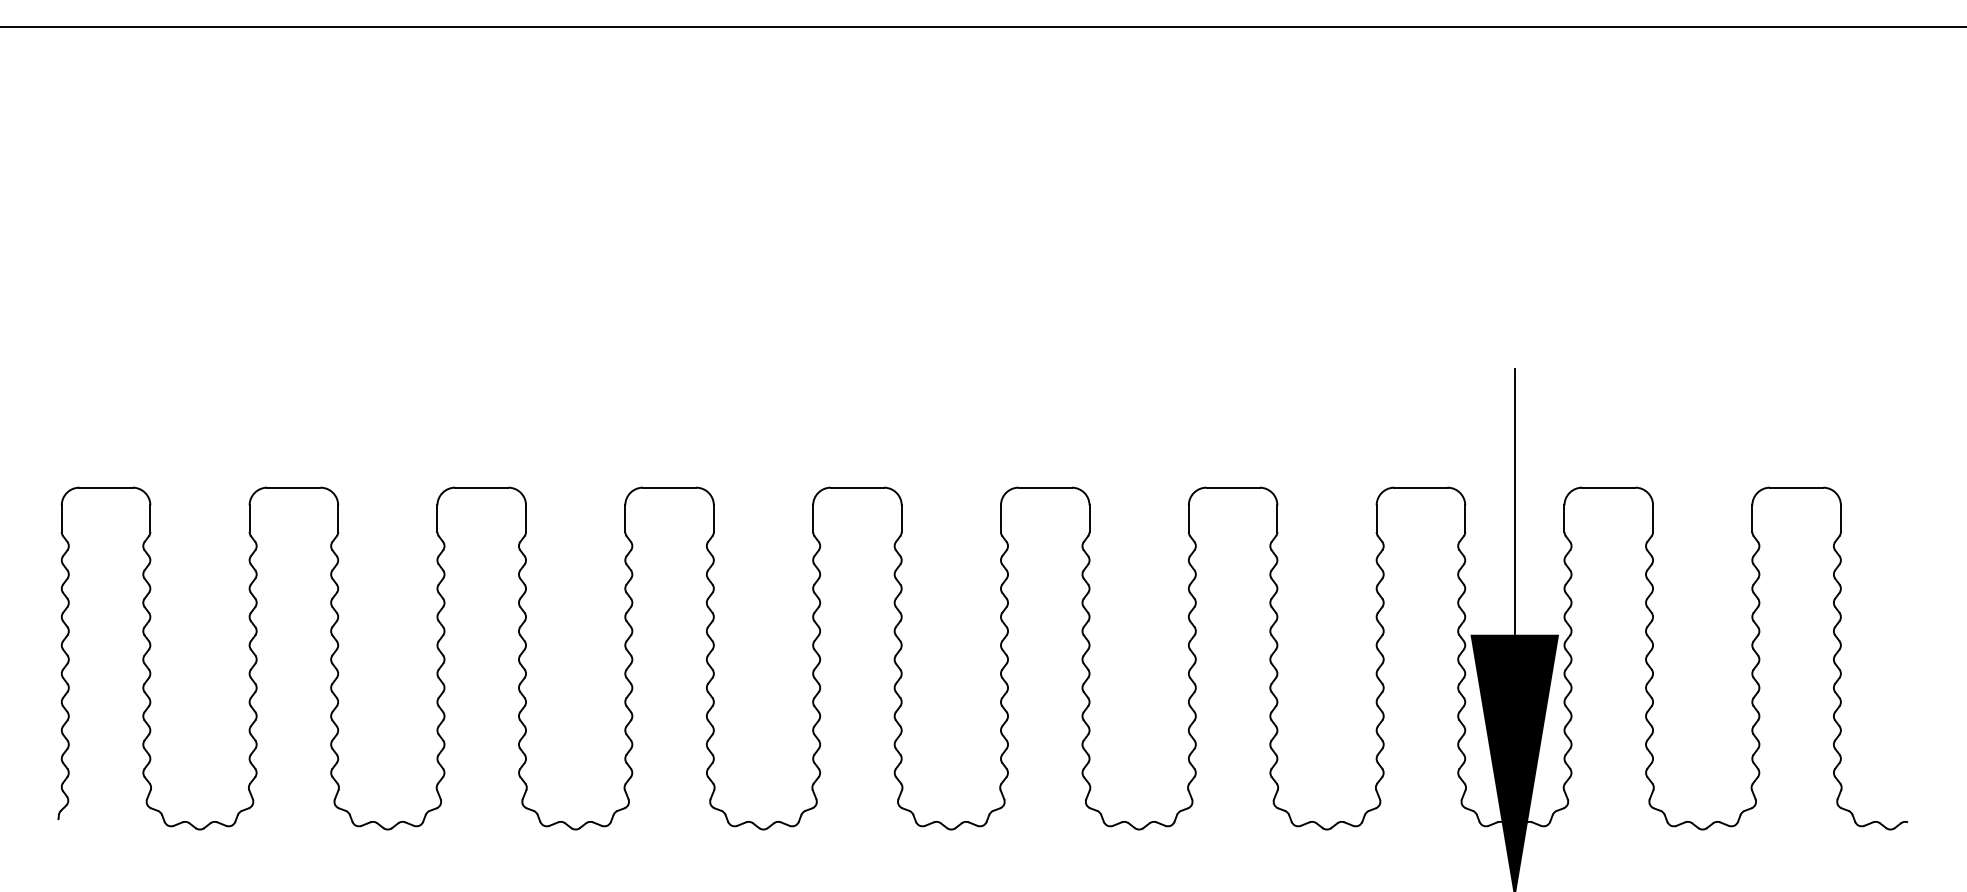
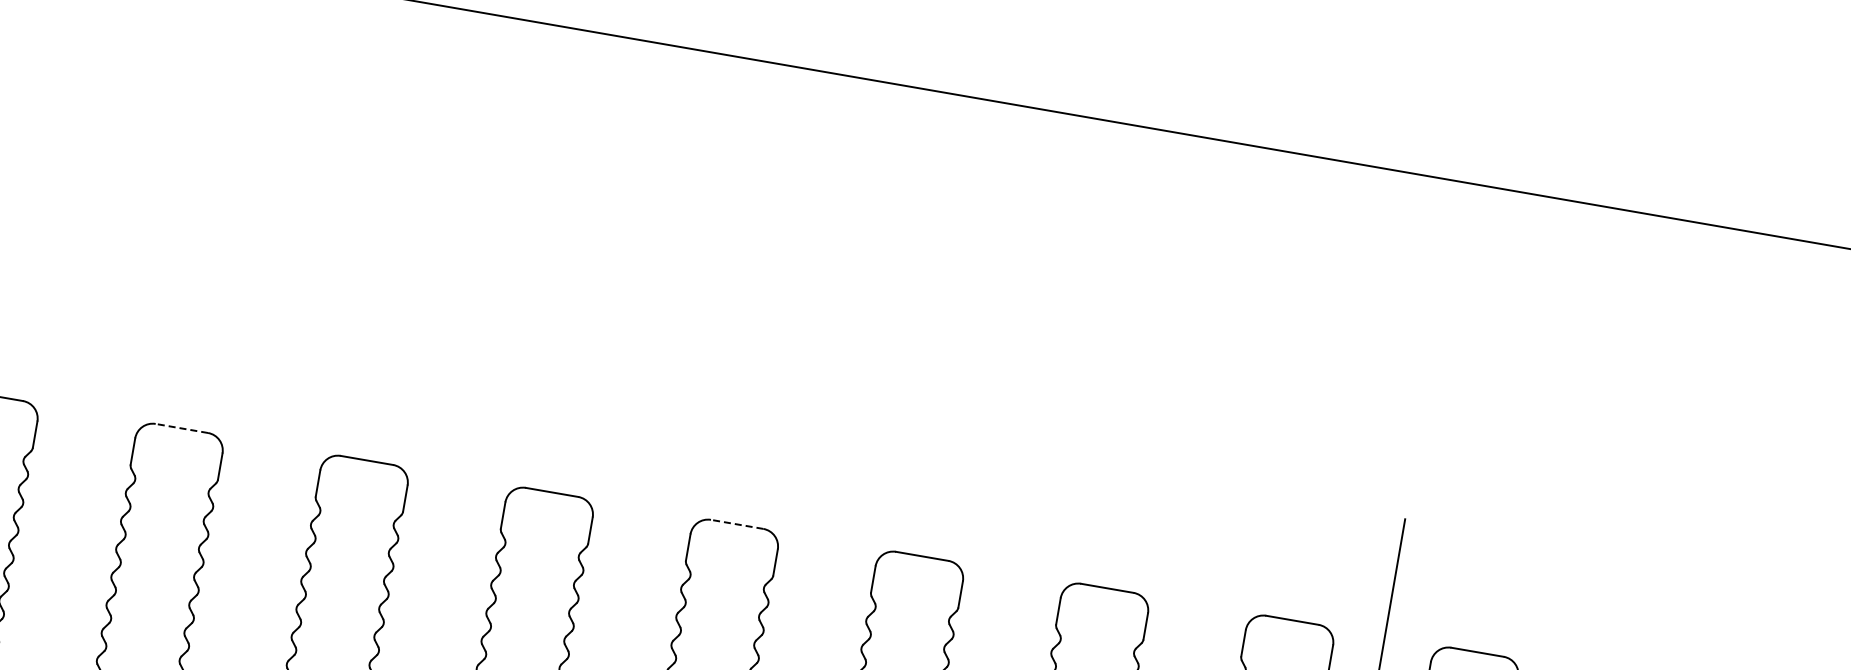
line: (293, 487) -> (181, 428), solid -> dashed
line: (857, 487) -> (737, 524), solid -> dashed

